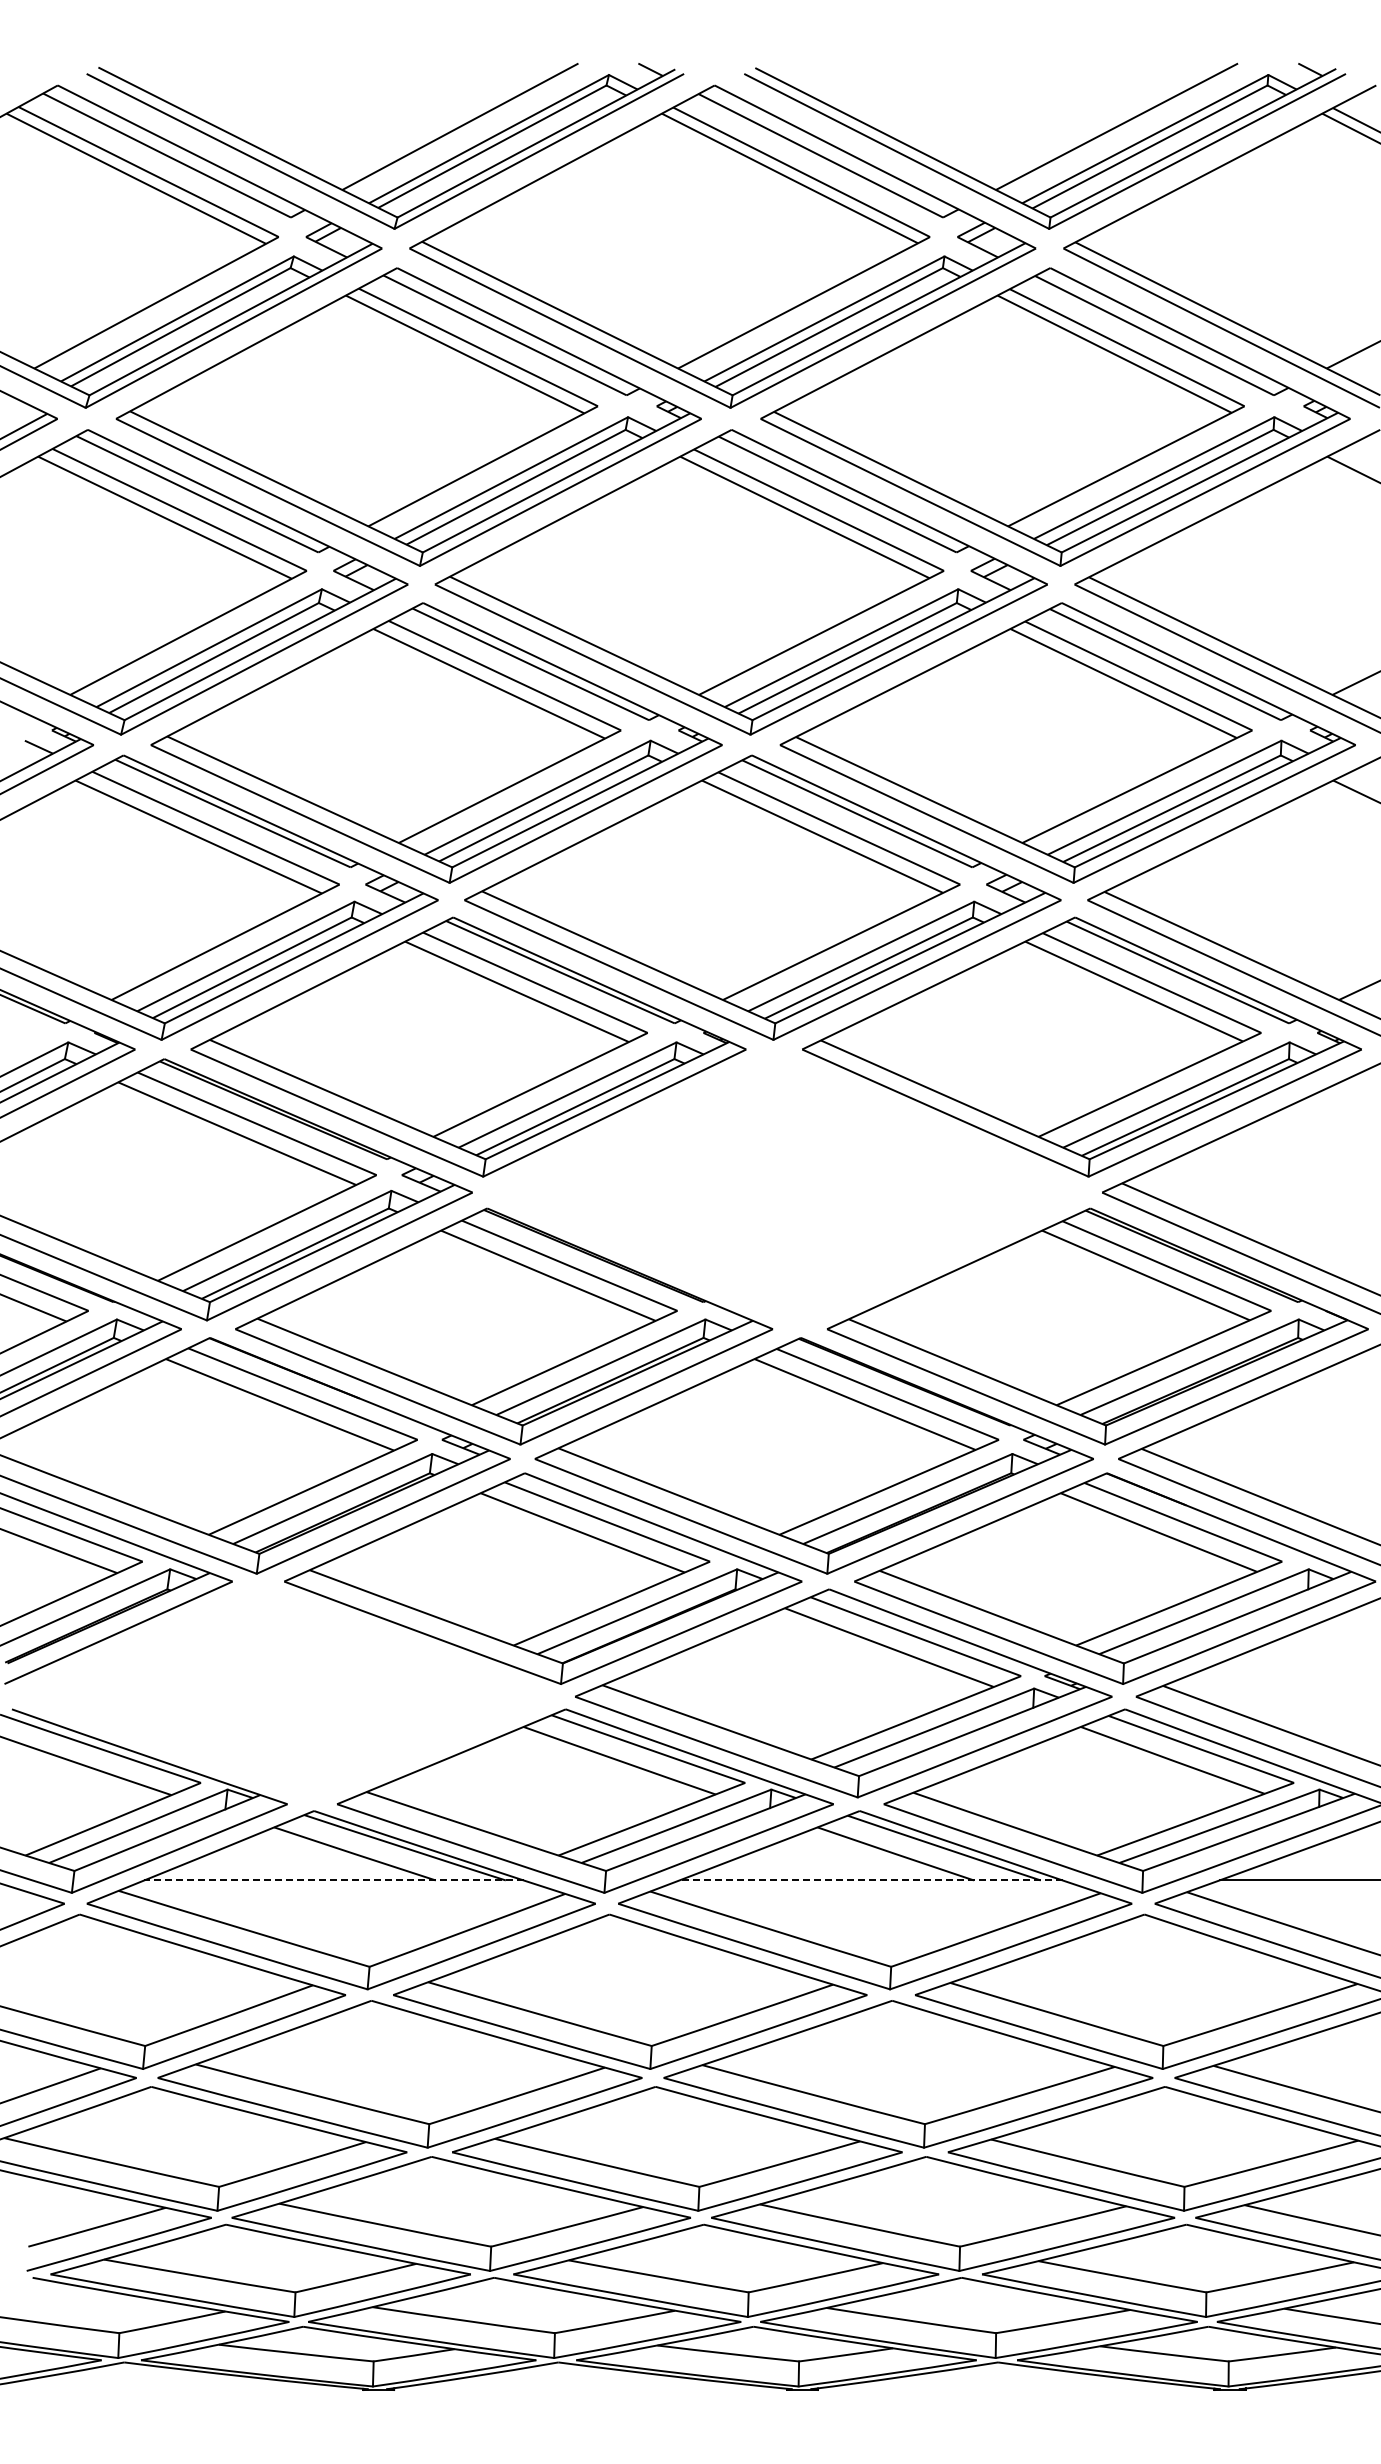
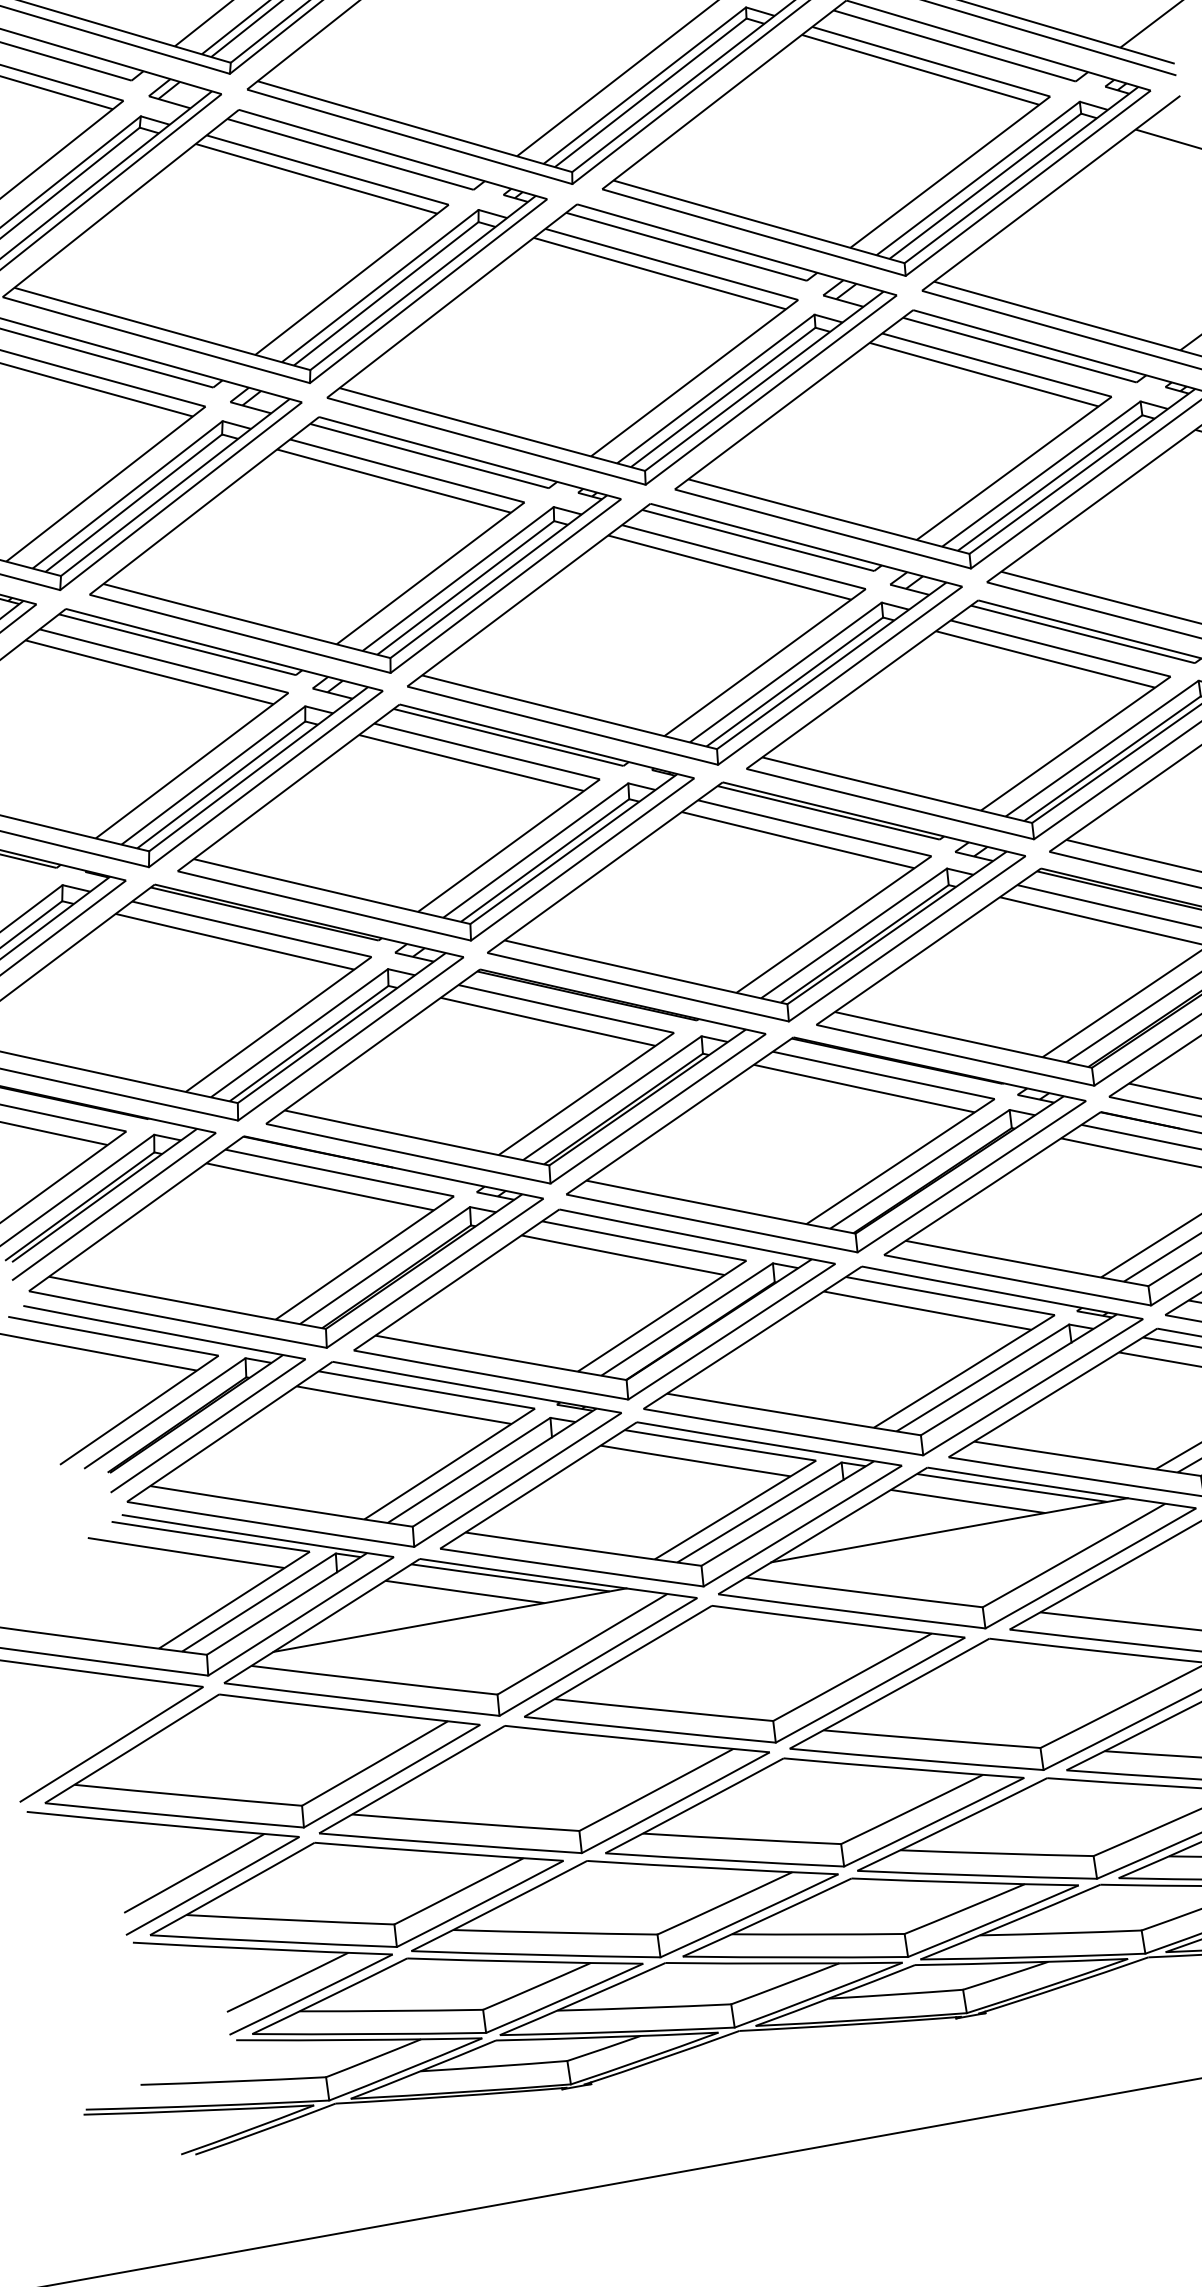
part: (786, 1189) -> (755, 901), added
part: (285, 1693) -> (373, 1454), added
line: (334, 1880) -> (450, 1620), dashed -> solid
line: (871, 1880) -> (949, 1530), dashed -> solid

